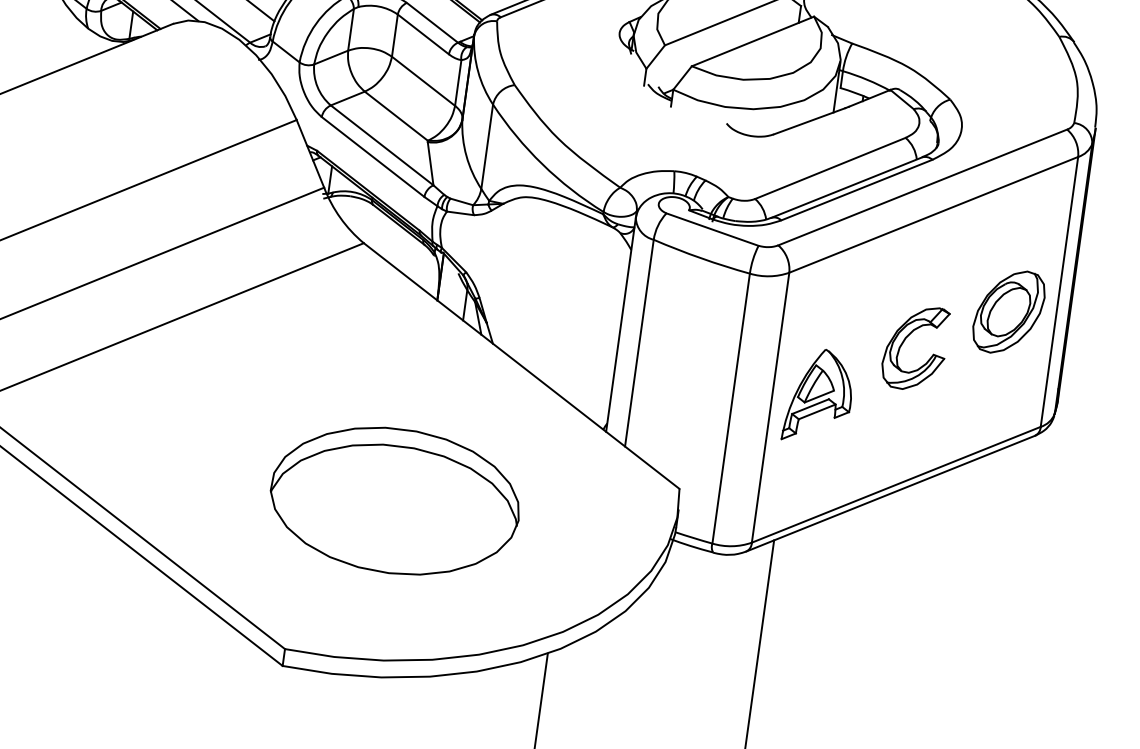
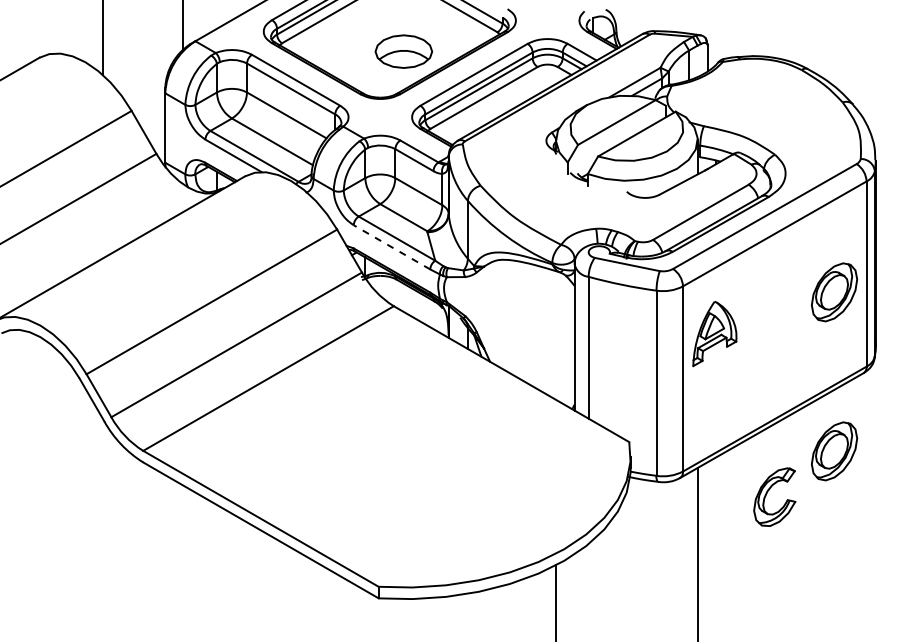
line: (372, 157) -> (391, 247), solid -> dashed
part: (905, 342) -> (767, 494), moved
part: (818, 397) -> (714, 334), moved
part: (394, 500) -> (438, 476), removed
part: (976, 544) -> (834, 451), added

